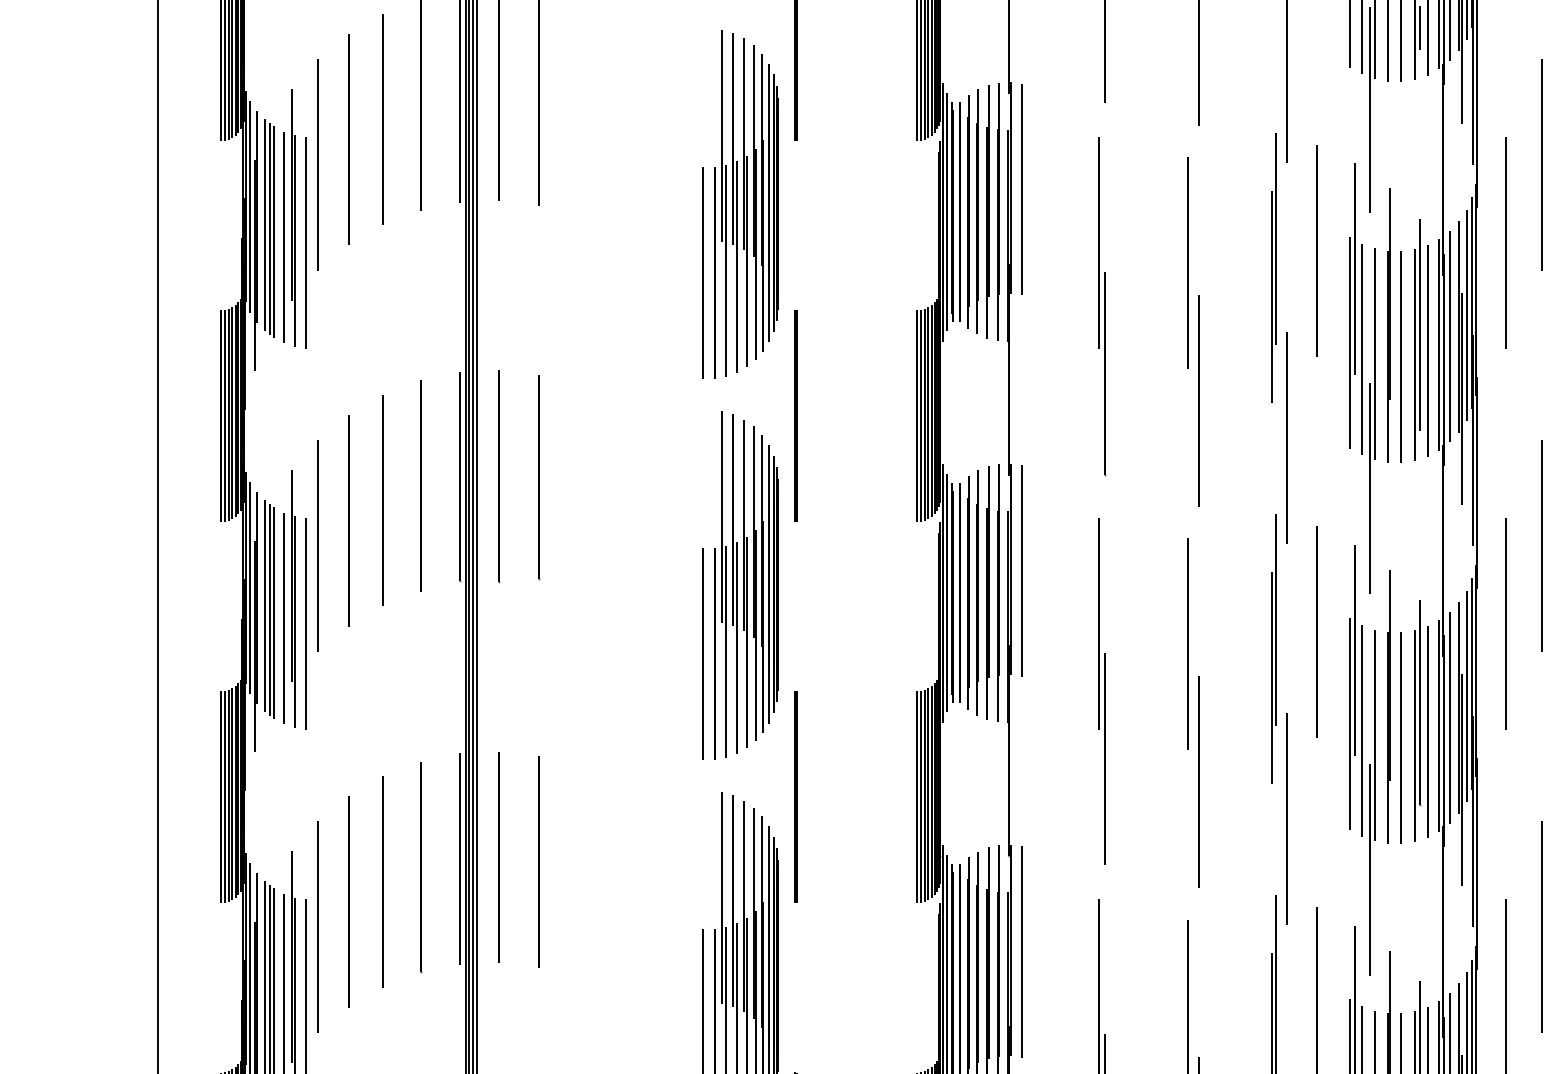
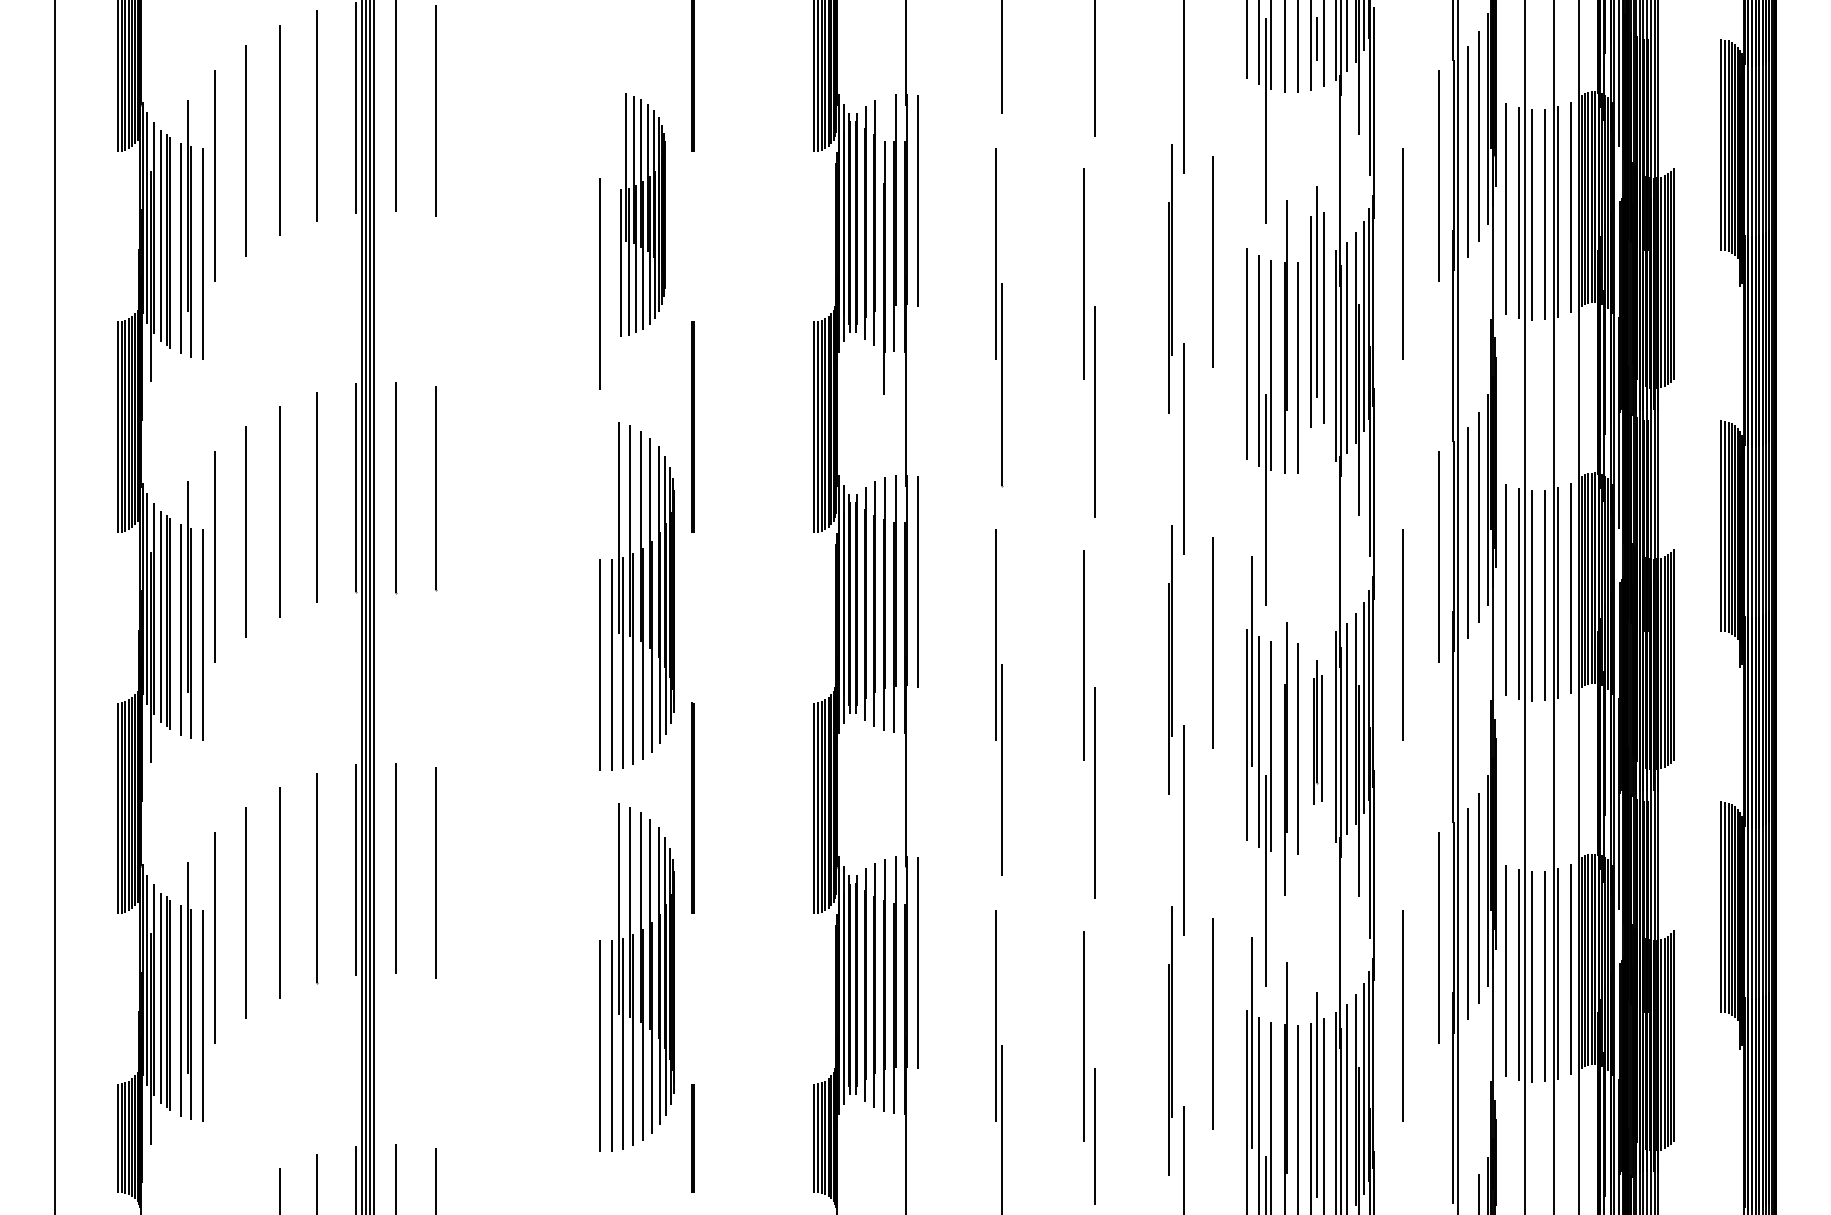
part: (745, 204) -> (642, 215), size x0.7
line: (987, 211) -> (884, 267), moved
line: (1355, 269) -> (1252, 280), removed
part: (1420, 339) -> (1317, 306), moved
line: (1388, 706) -> (1285, 758), moved
part: (1420, 720) -> (1317, 731), size x0.6

